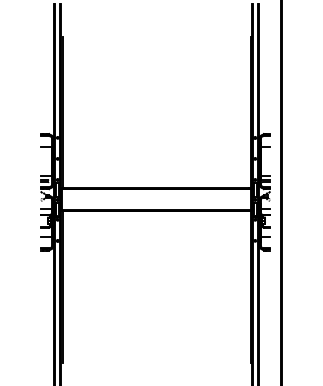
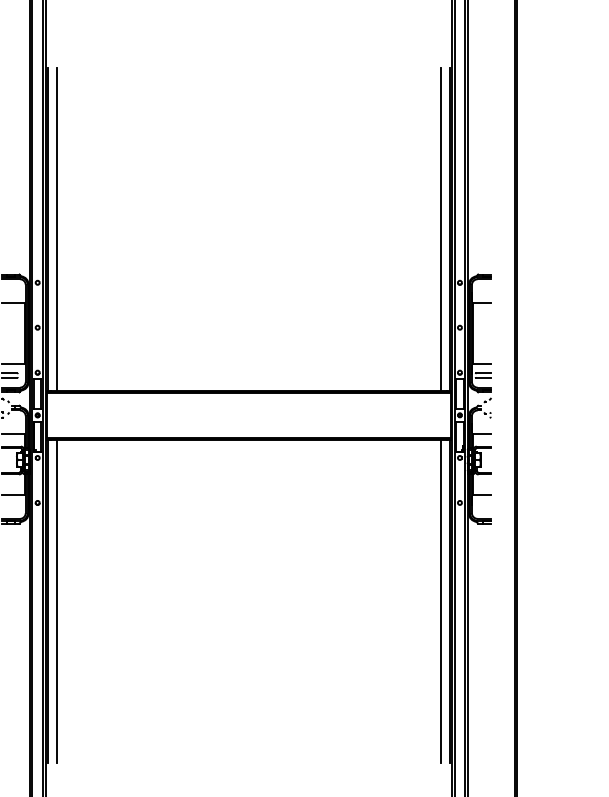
line: (66, 112) -> (56, 228), added
line: (246, 112) -> (441, 228), added
line: (66, 286) -> (56, 600), added
line: (246, 286) -> (441, 600), added

